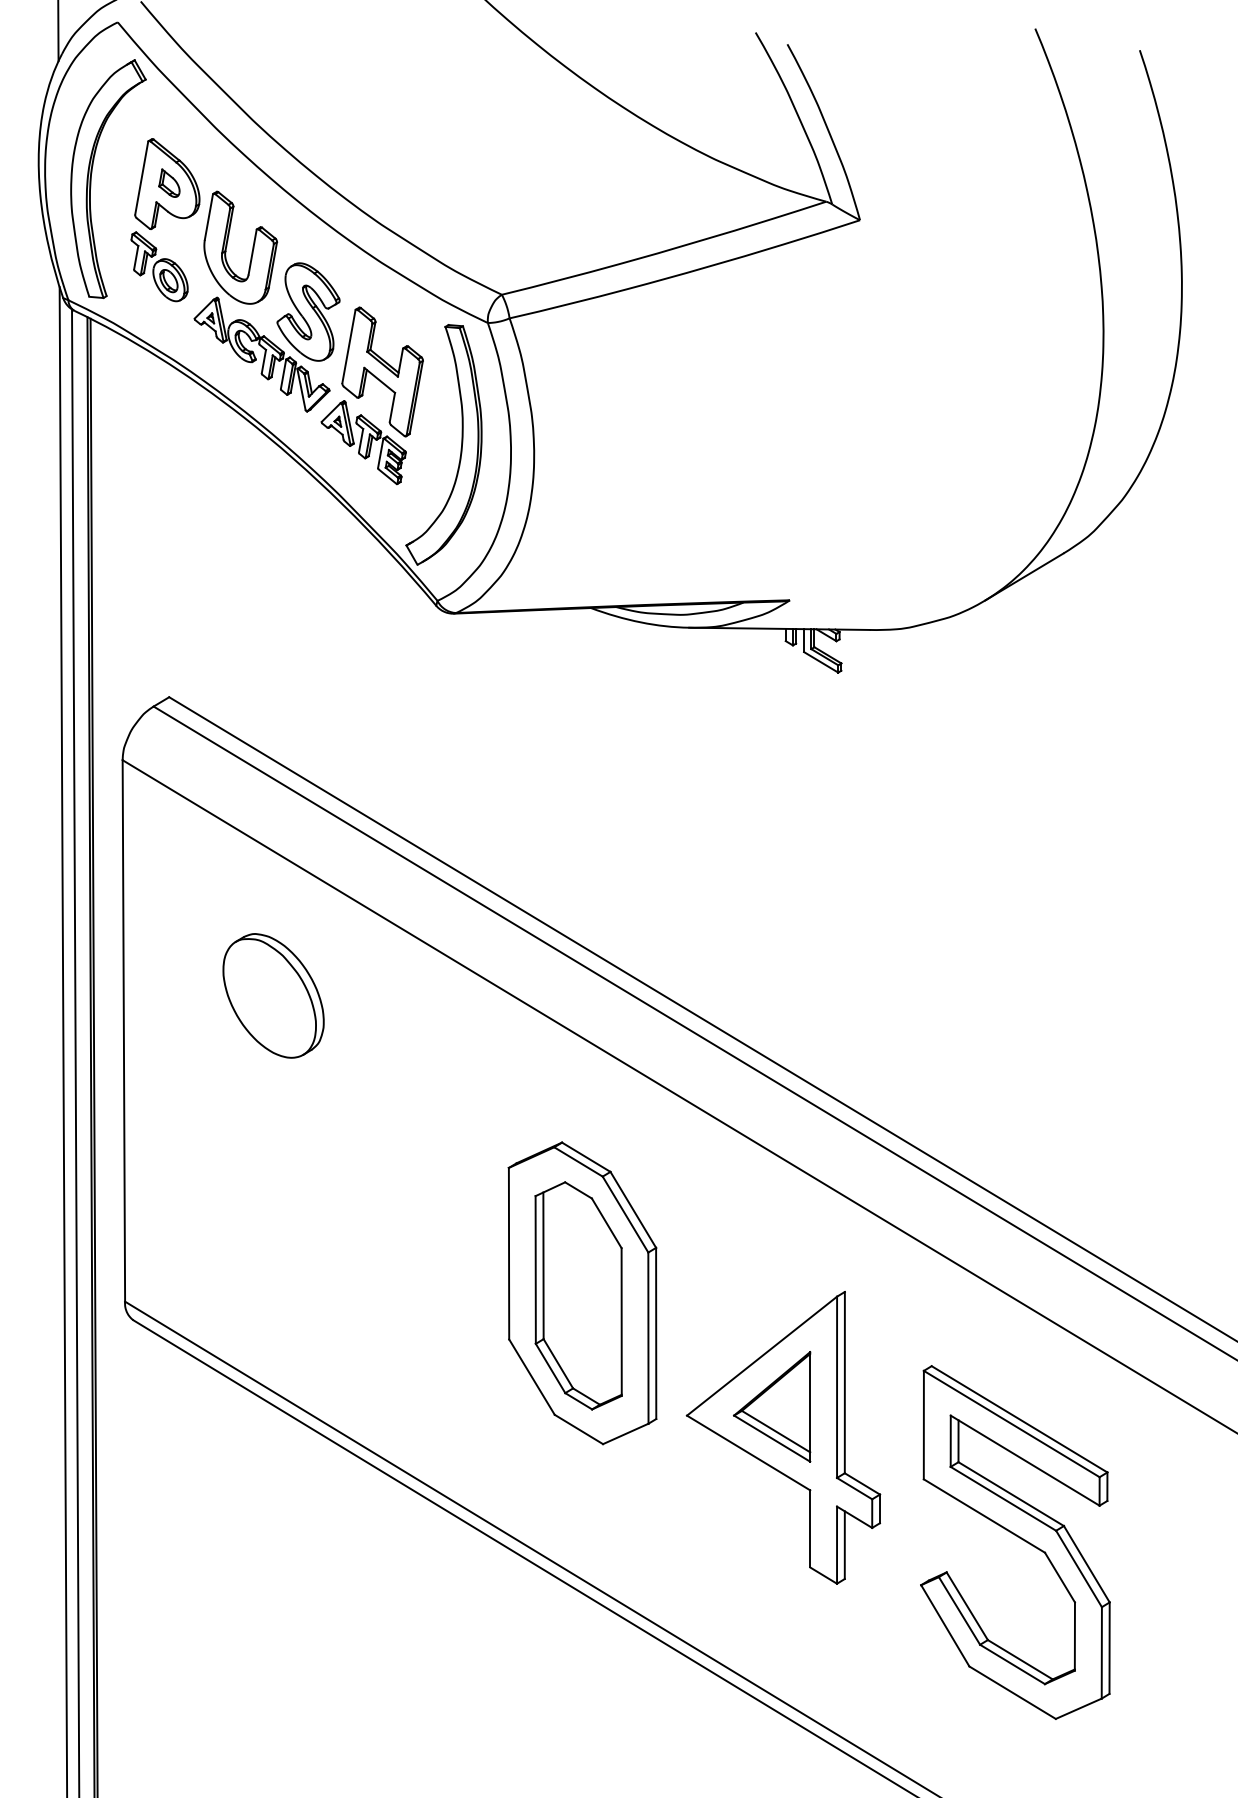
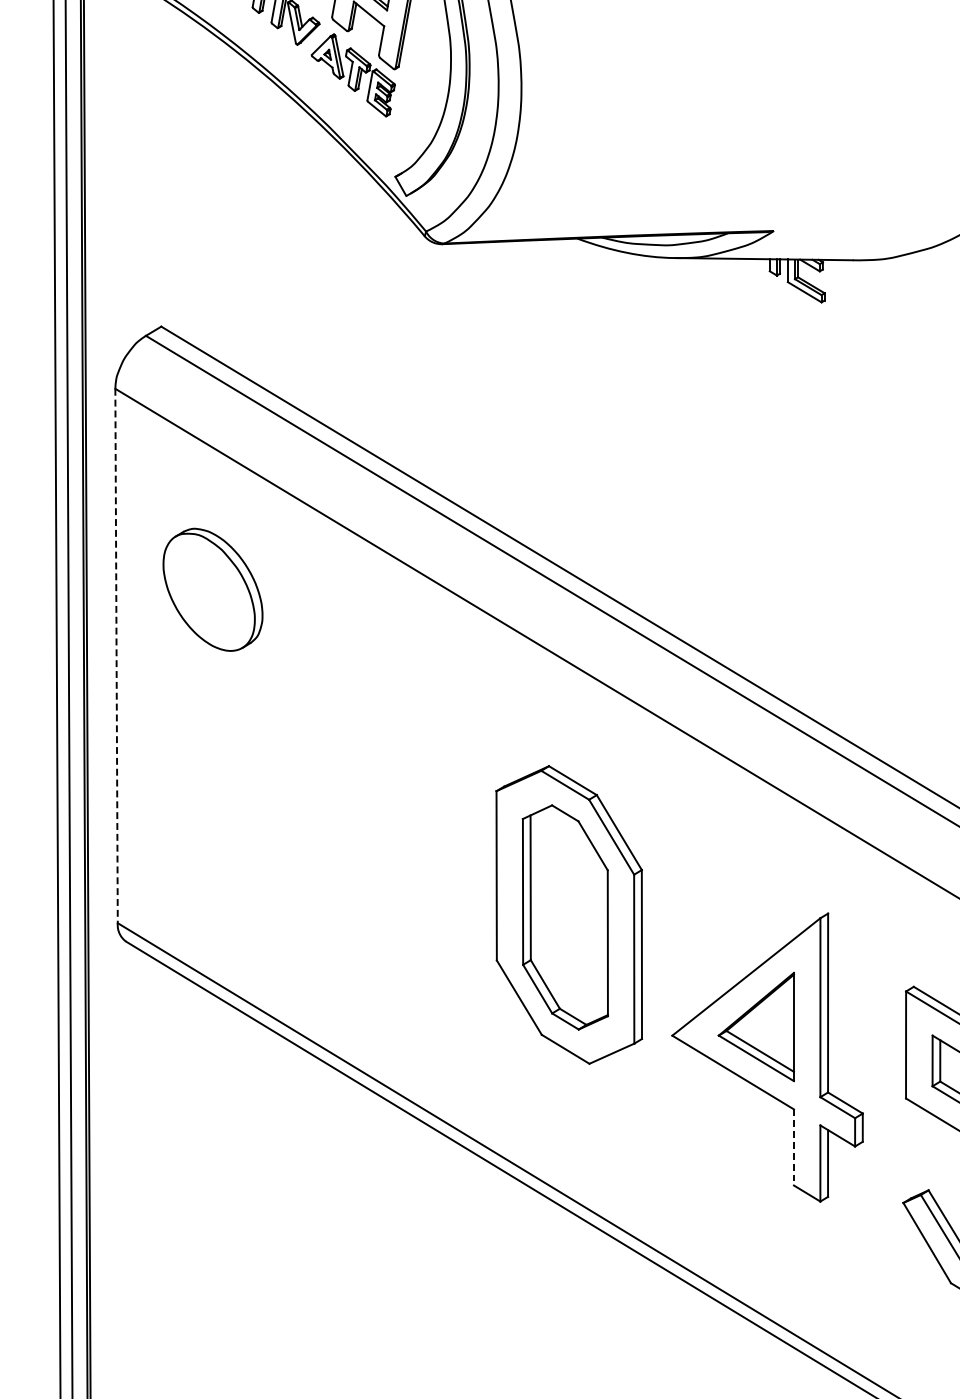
part: (273, 995) -> (212, 589), moved
line: (123, 1030) -> (116, 655), solid -> dashed
line: (810, 1528) -> (794, 1147), solid -> dashed

